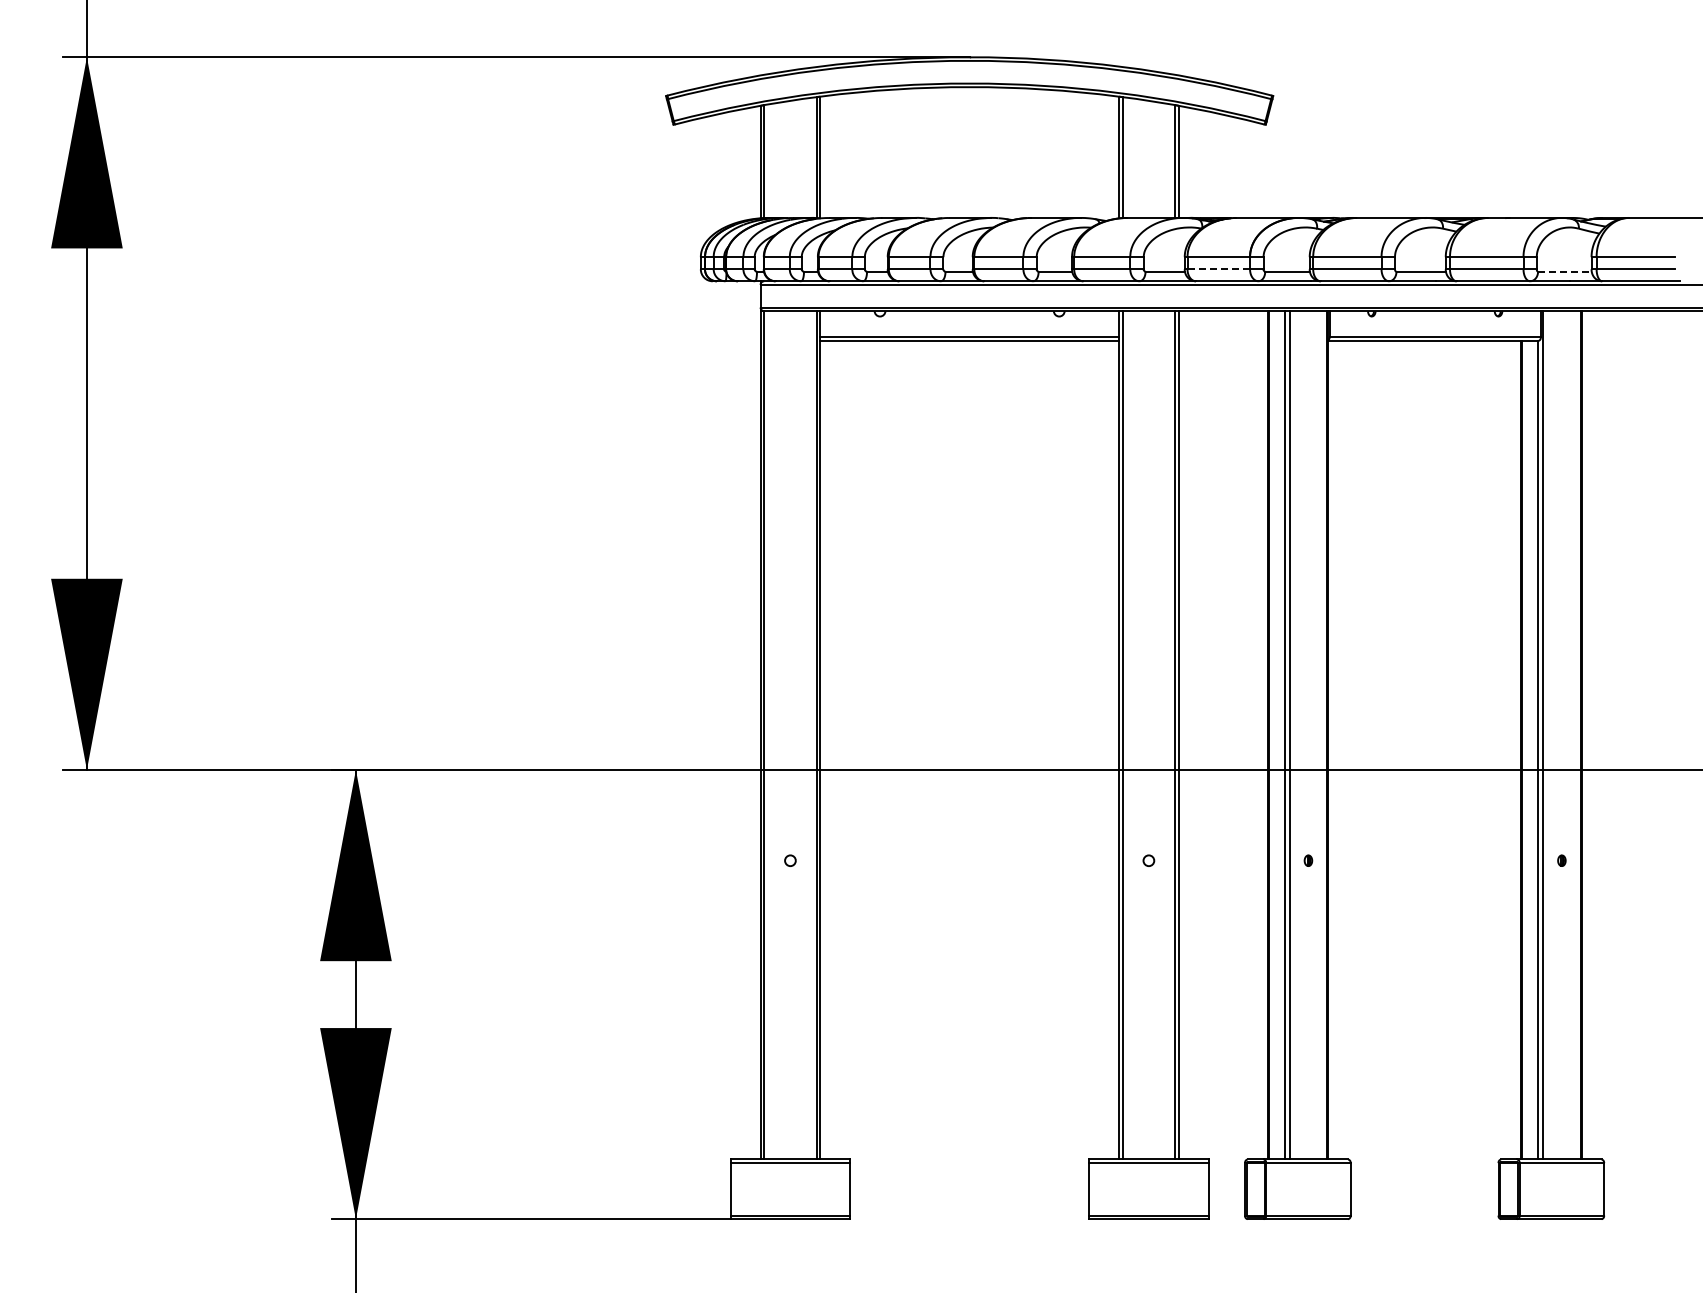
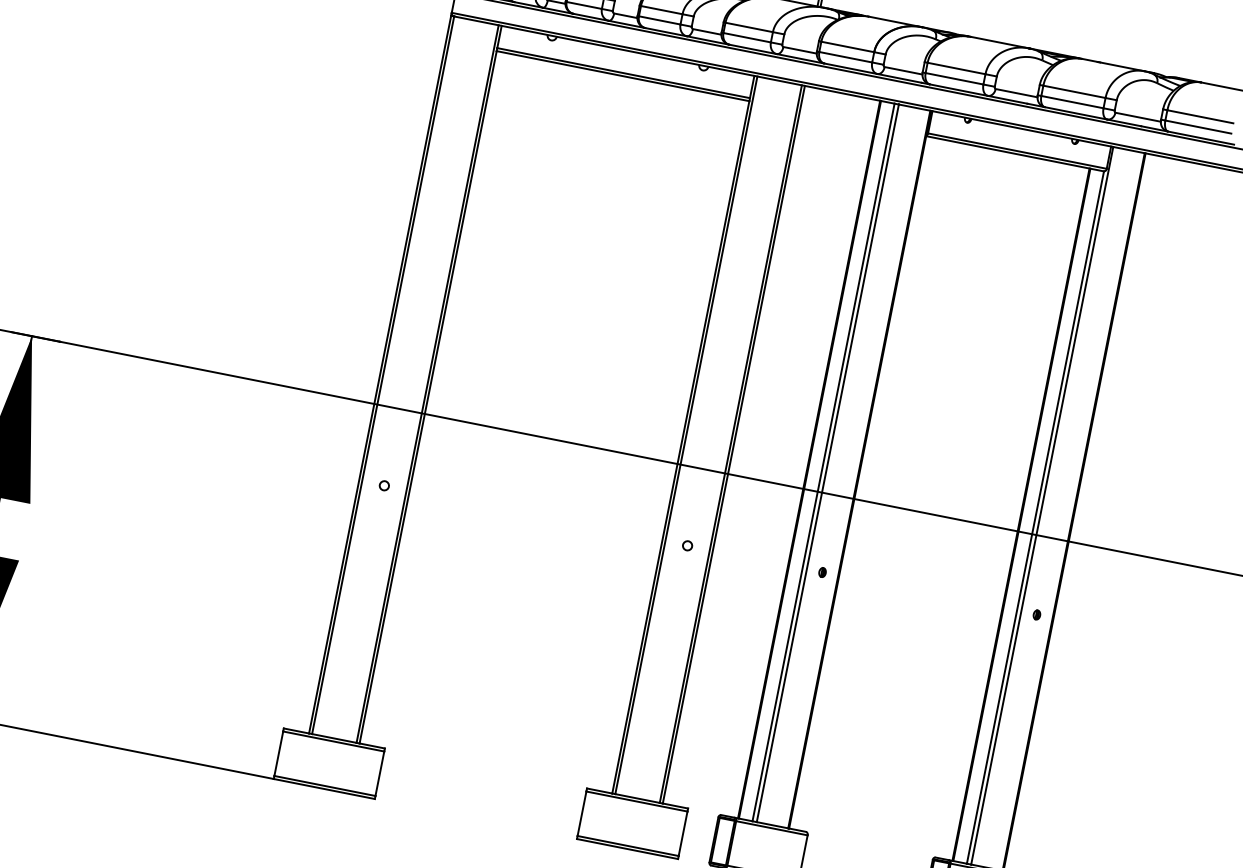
line: (1218, 269) -> (845, 57), dashed -> solid
line: (1564, 271) -> (1137, 116), dashed -> solid

